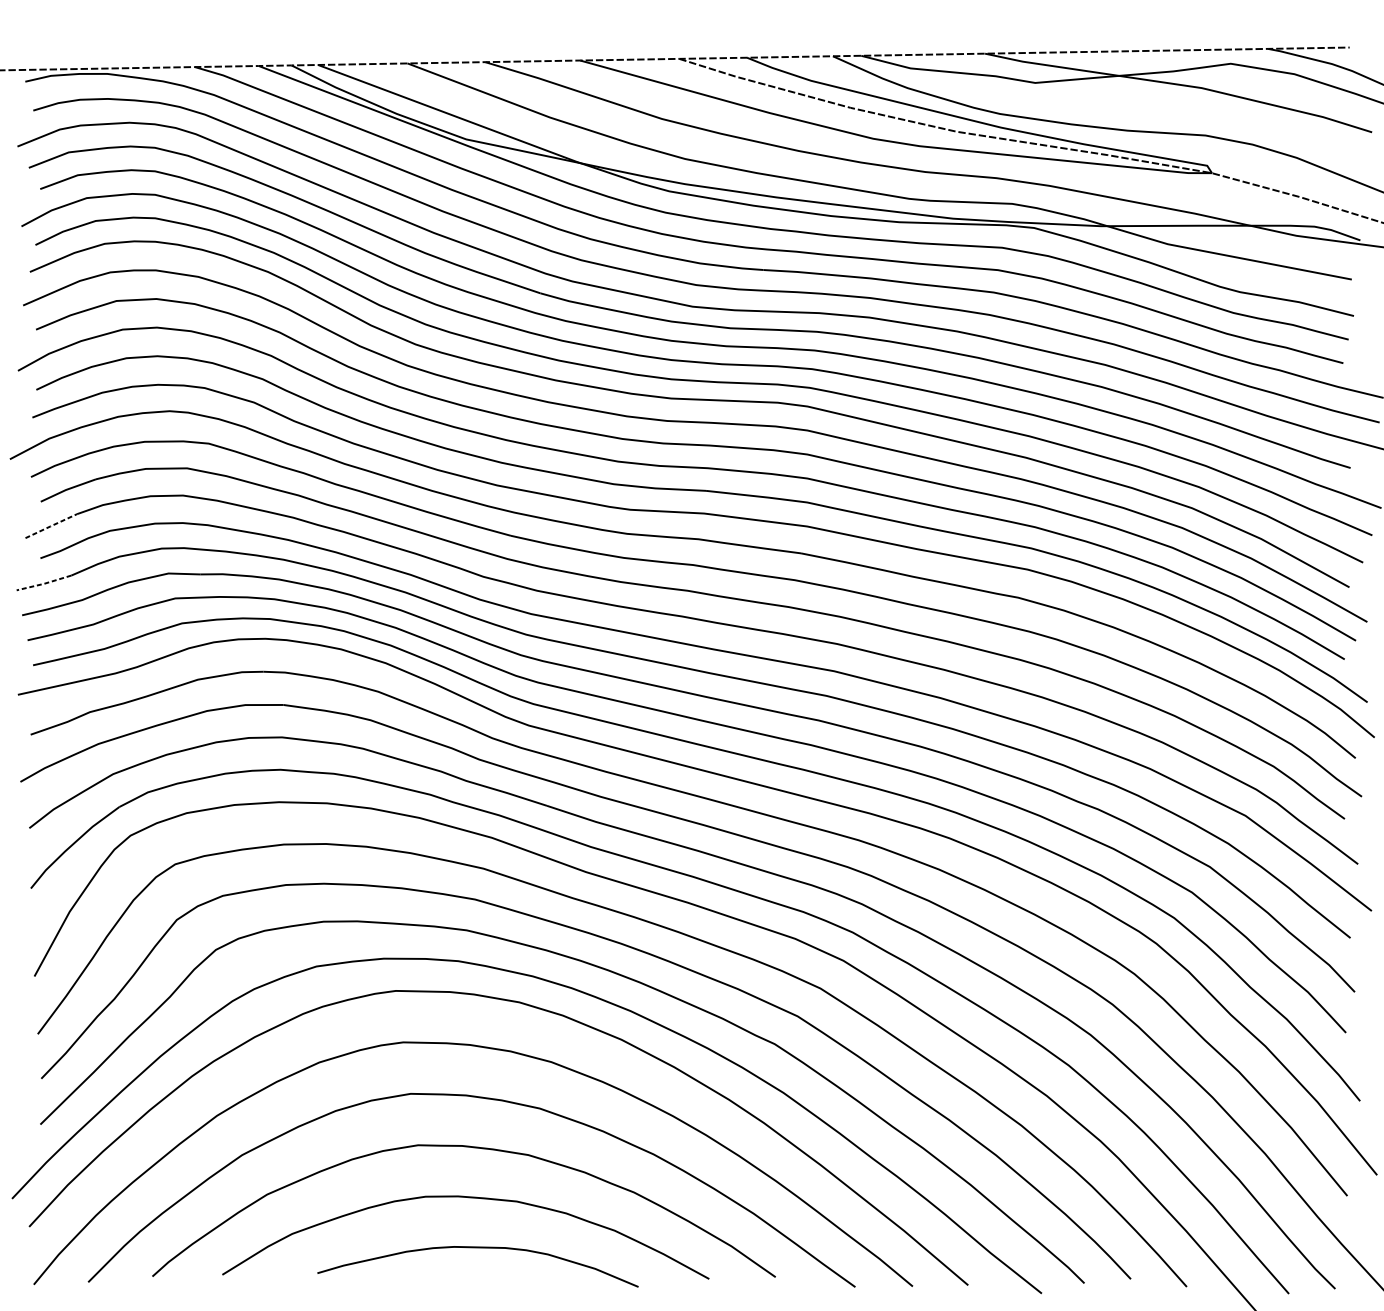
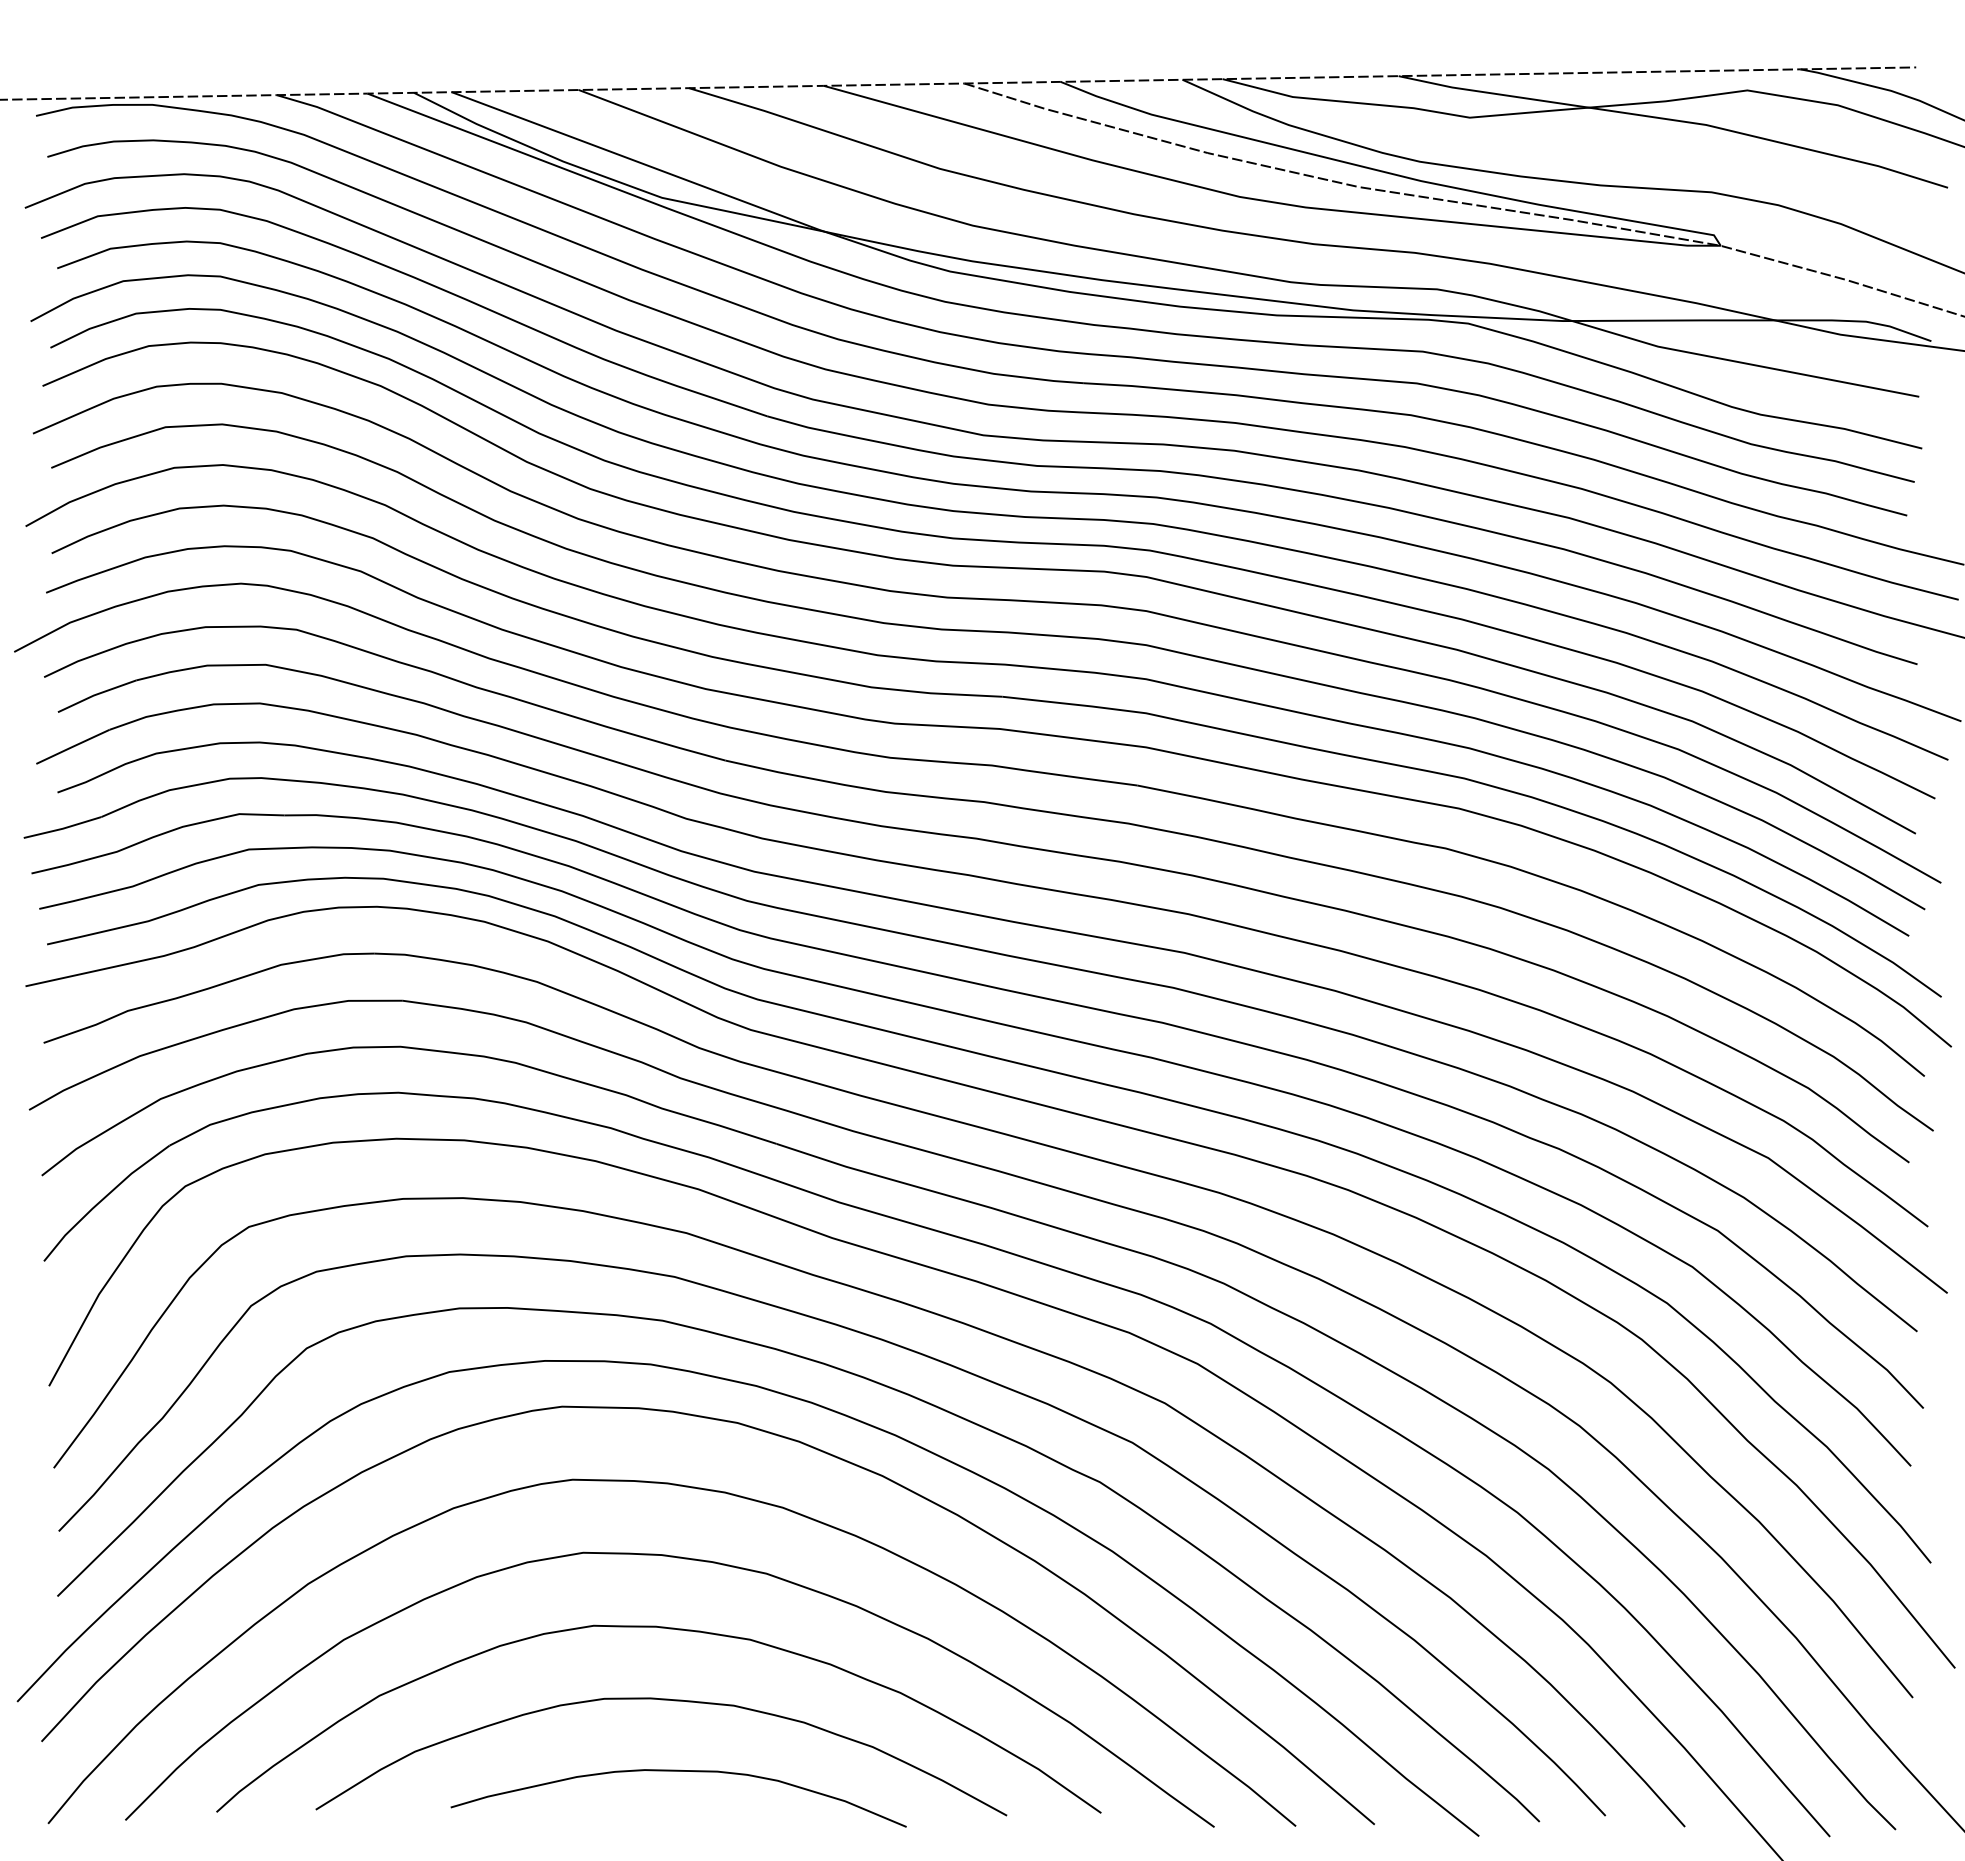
line: (50, 525) -> (72, 746), dashed -> solid
line: (43, 583) -> (62, 828), dashed -> solid

